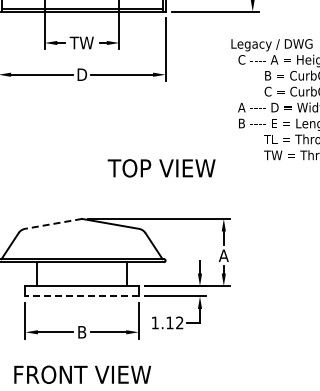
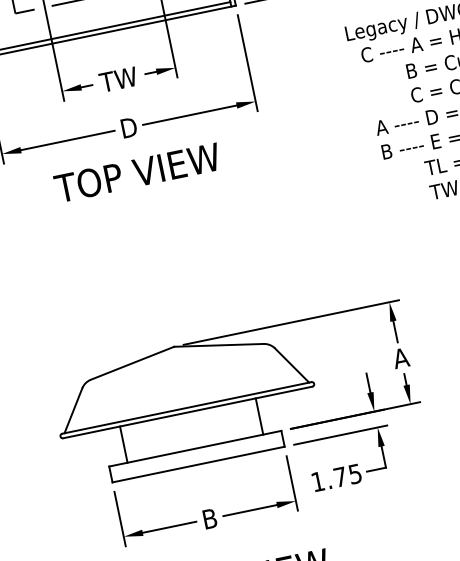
text: (161, 168) -> (137, 173), moved
line: (53, 223) -> (132, 362), dashed -> solid
line: (82, 296) -> (199, 464), dashed -> solid
text: (174, 322) -> (347, 475), 1.12 -> 1.75

